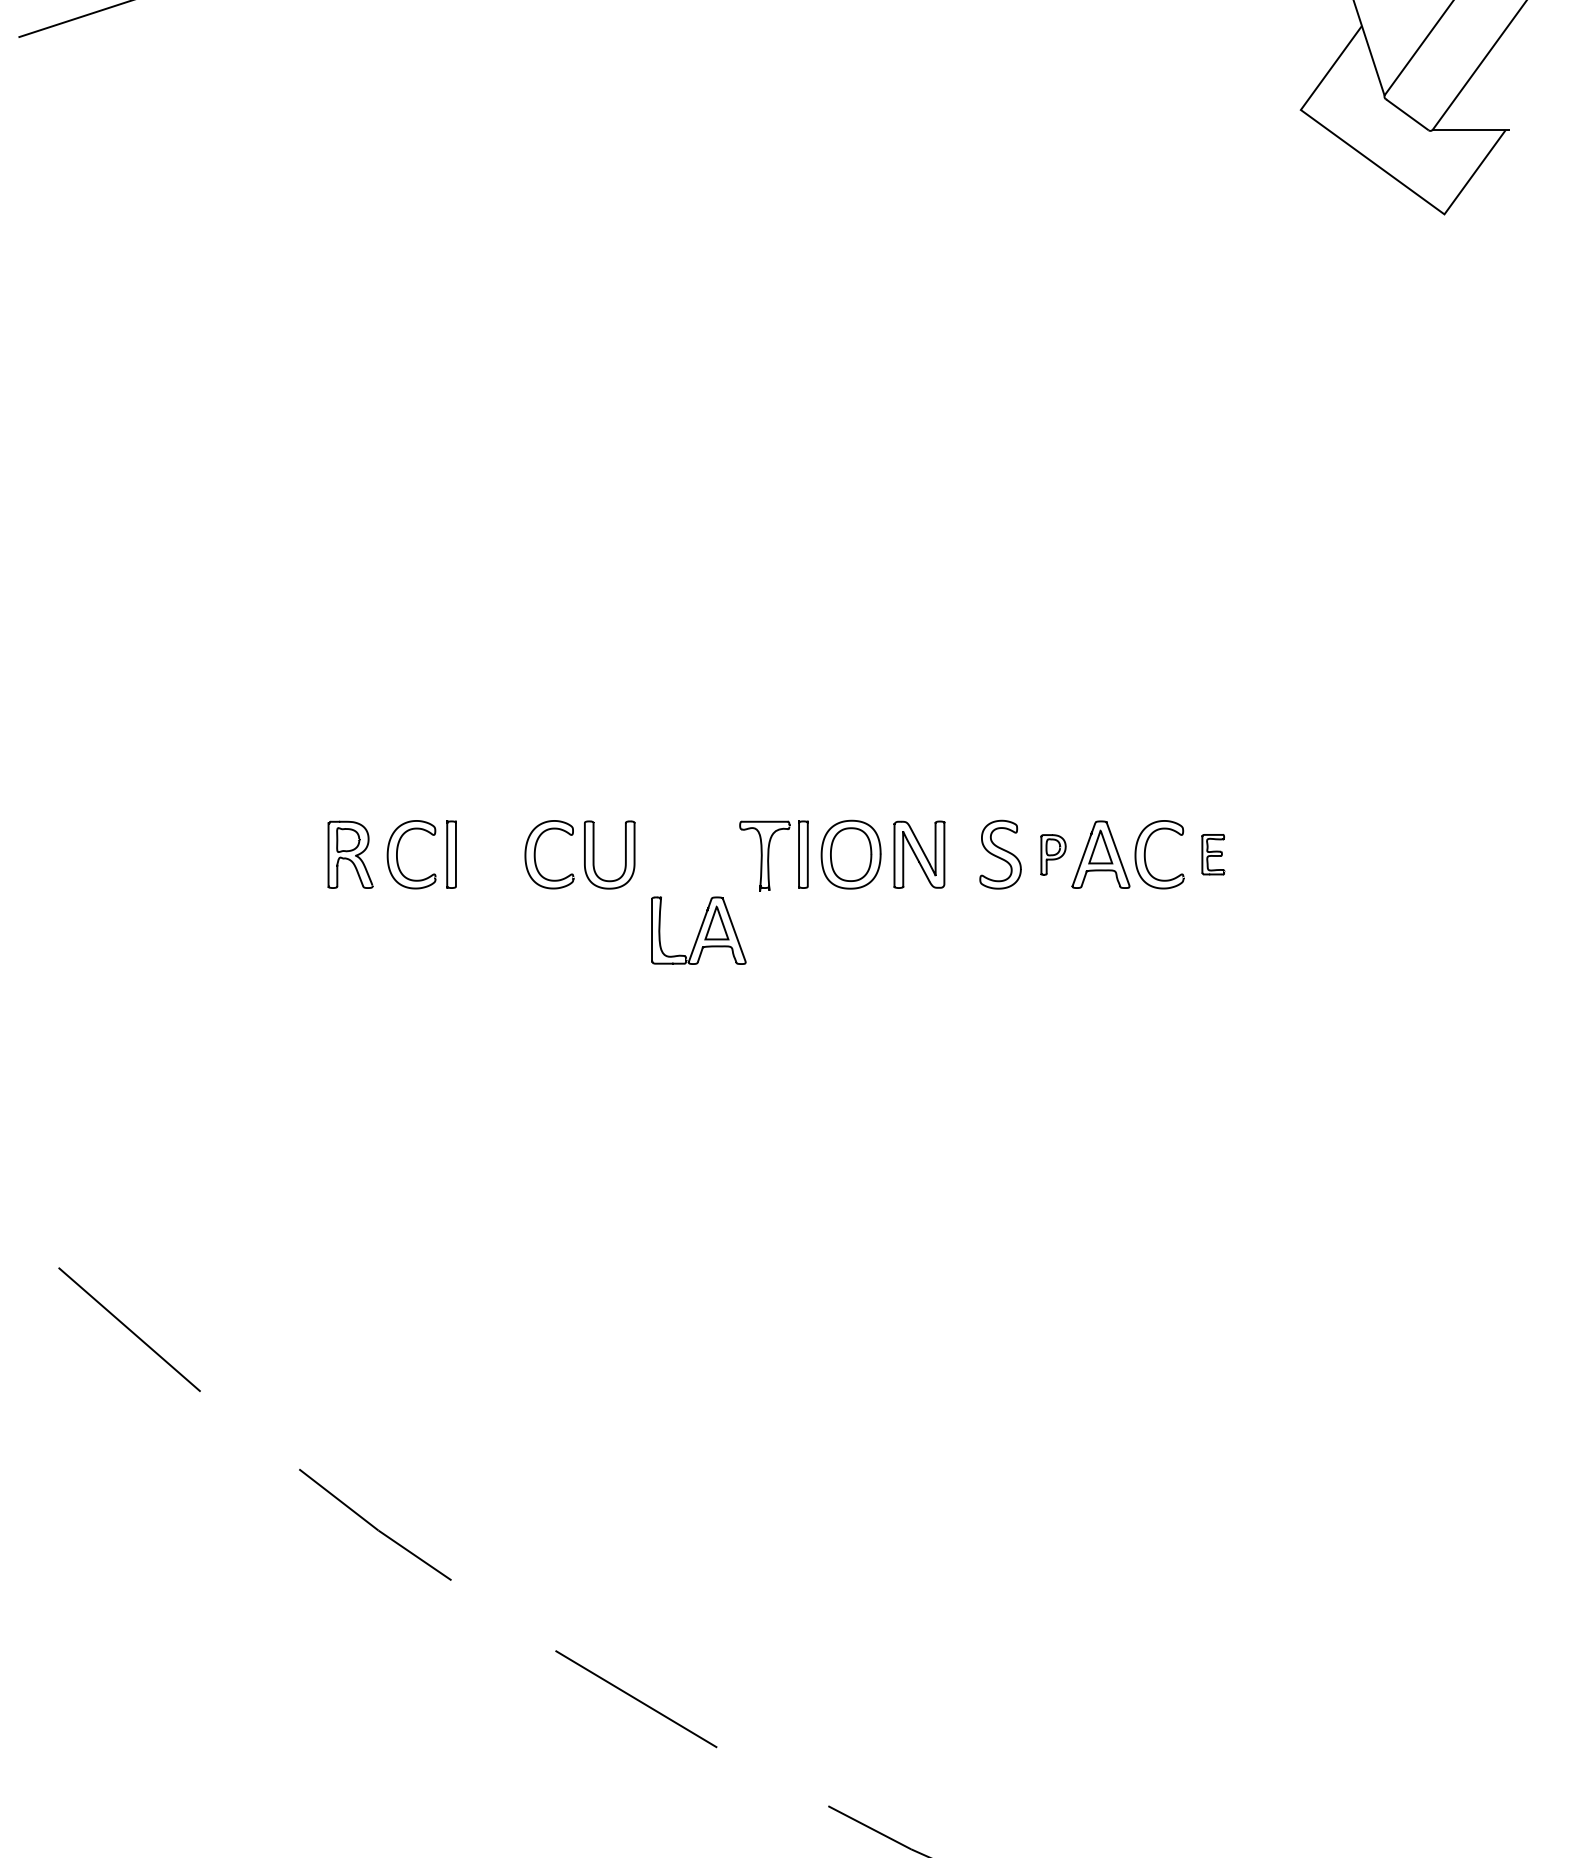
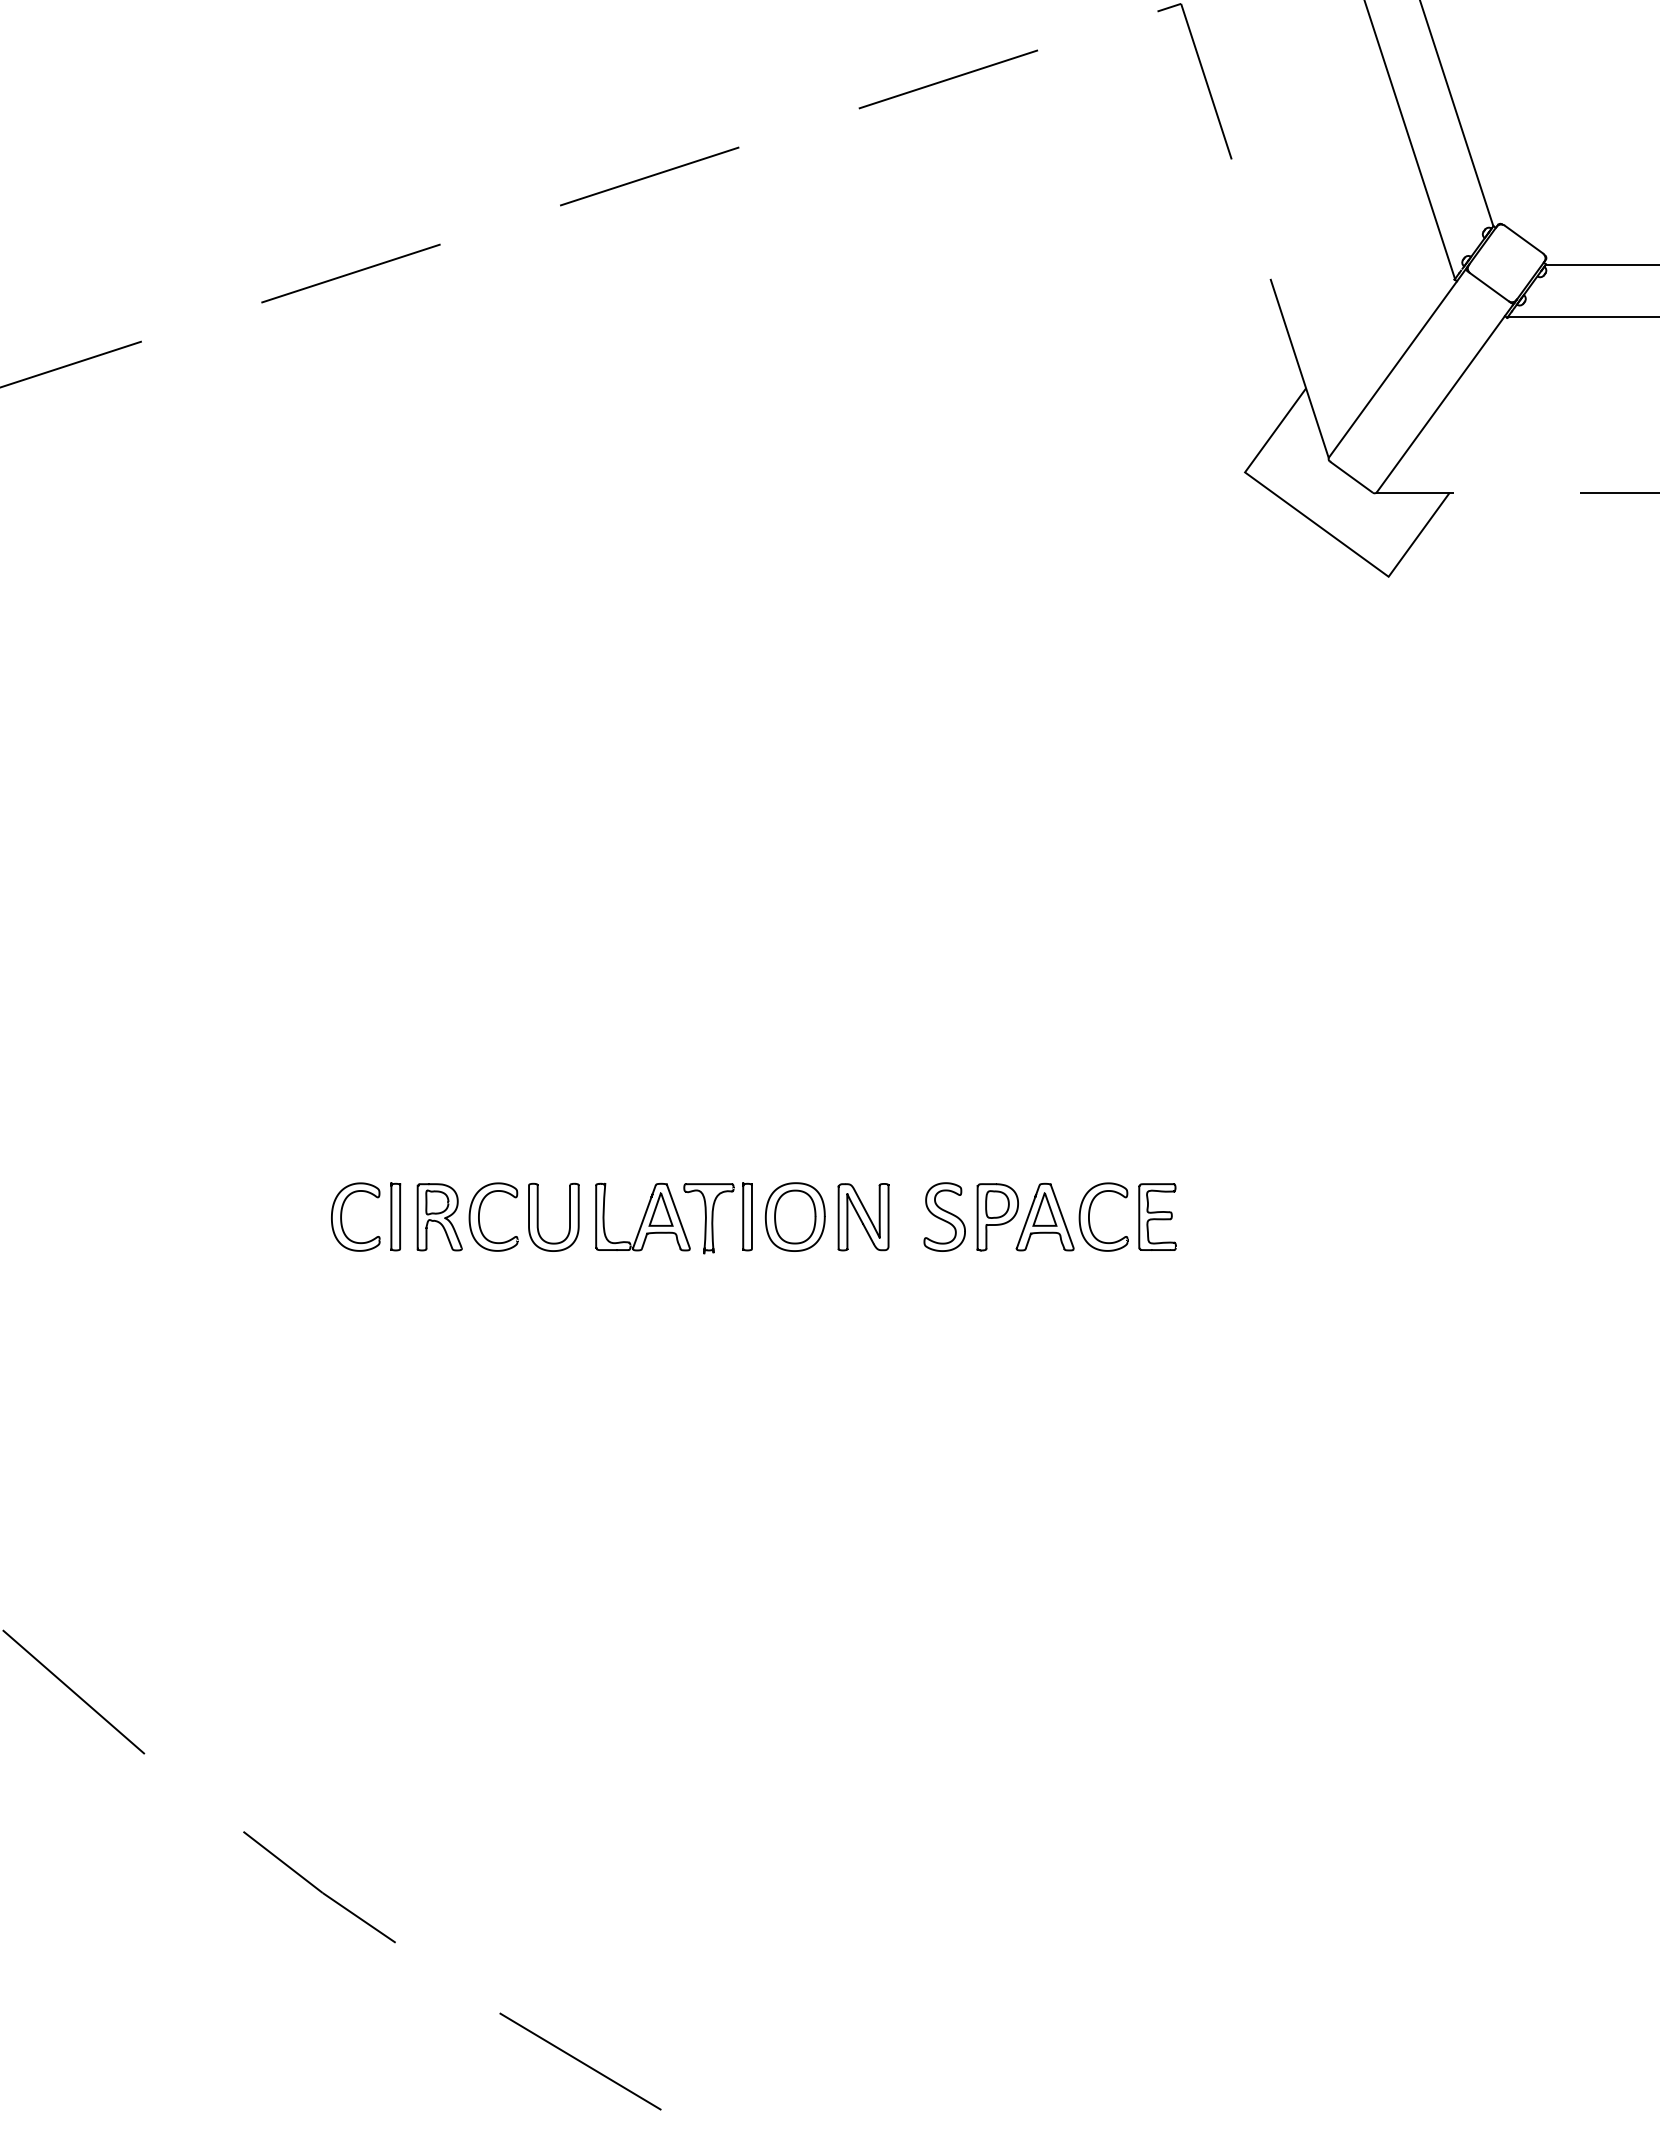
part: (1213, 854) -> (1157, 1216), size x1.67
part: (350, 855) -> (439, 1217), moved
part: (1053, 855) -> (997, 1217), size x1.67
part: (698, 930) -> (642, 1216), moved

